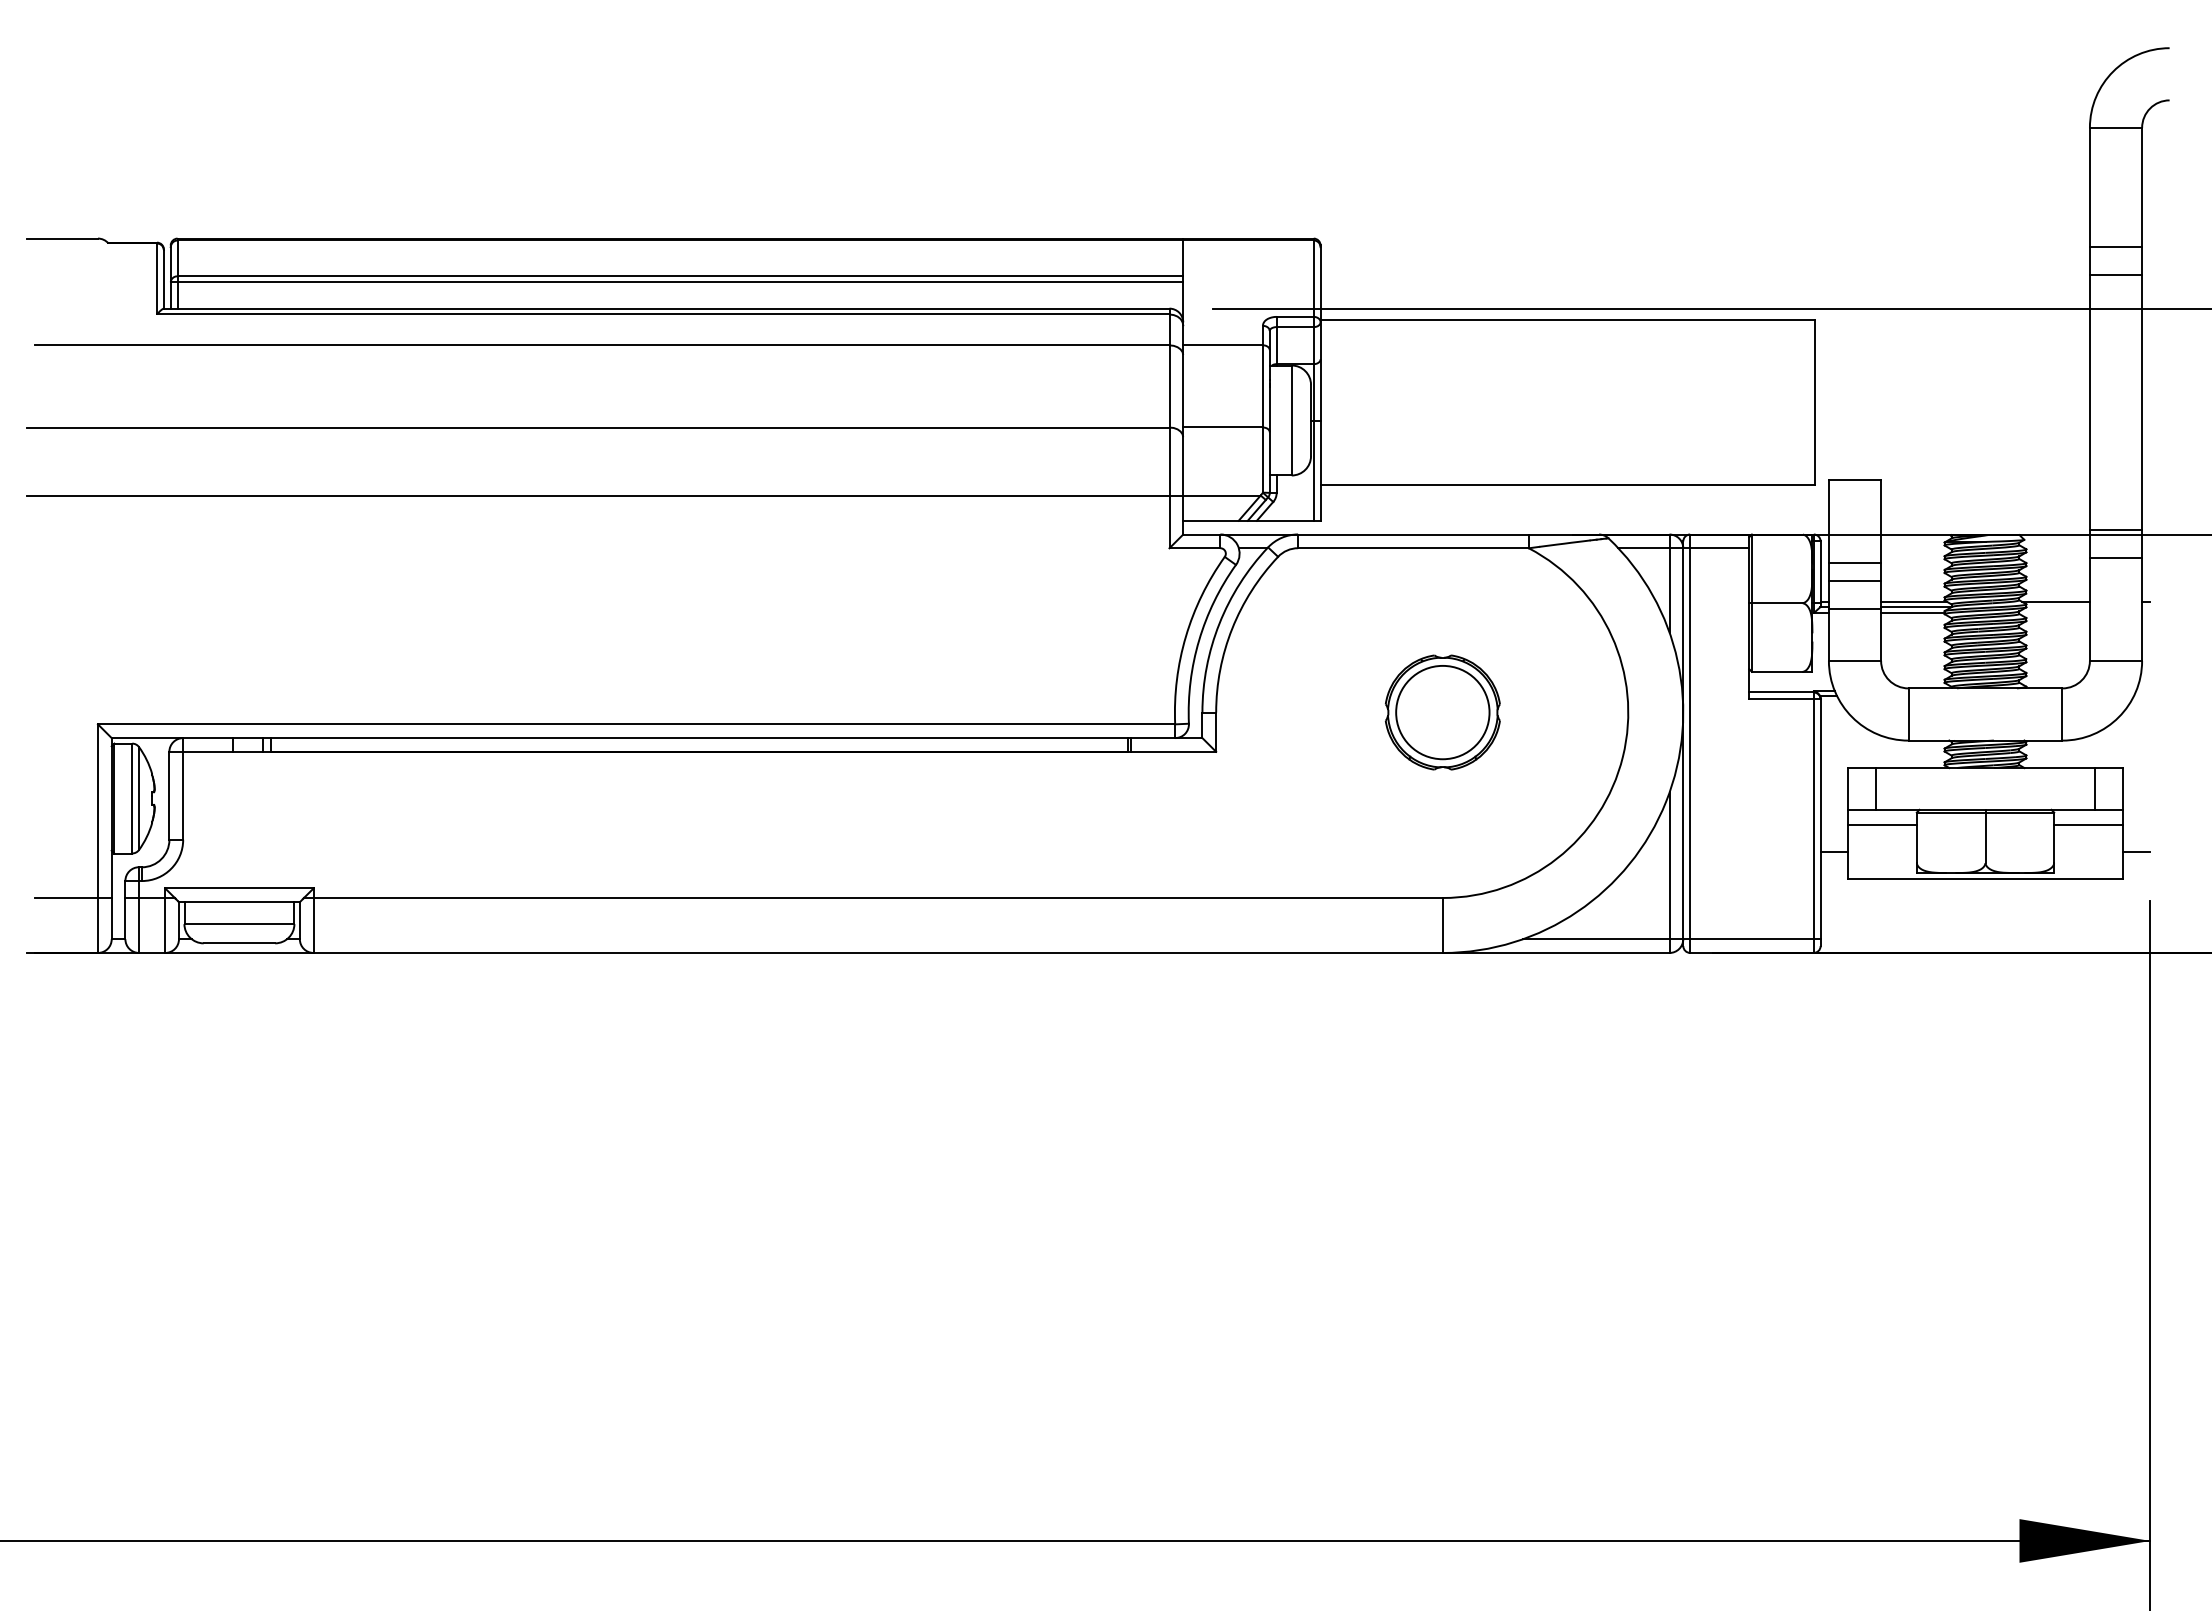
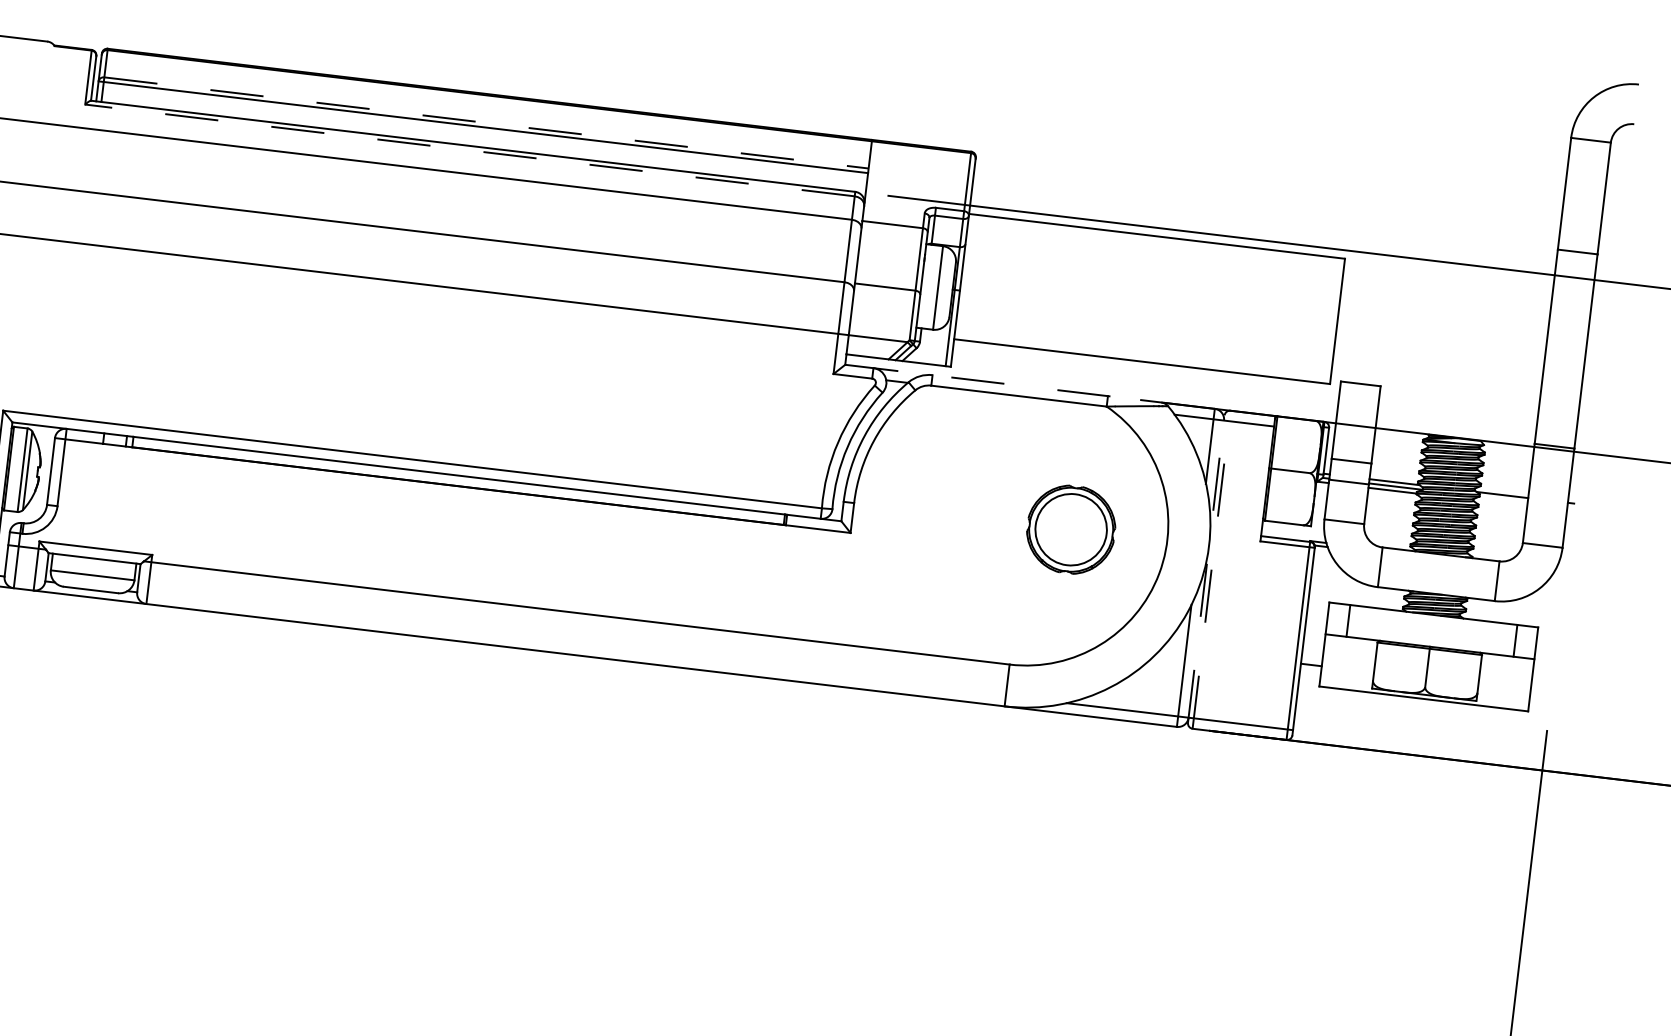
line: (2115, 247) -> (1579, 231), removed
line: (680, 276) -> (486, 123), solid -> dashed
line: (662, 314) -> (469, 150), solid -> dashed
line: (1426, 534) -> (1030, 386), solid -> dashed
line: (2115, 557) -> (1551, 466), removed
line: (1854, 562) -> (1352, 446), removed
part: (1442, 712) -> (1070, 529), moved
line: (1683, 743) -> (1206, 568), solid -> dashed
line: (1690, 743) -> (1211, 569), solid -> dashed
line: (1882, 824) -> (1350, 648), removed
line: (2088, 824) -> (1506, 667), removed
line: (2136, 851) -> (1541, 692), removed

